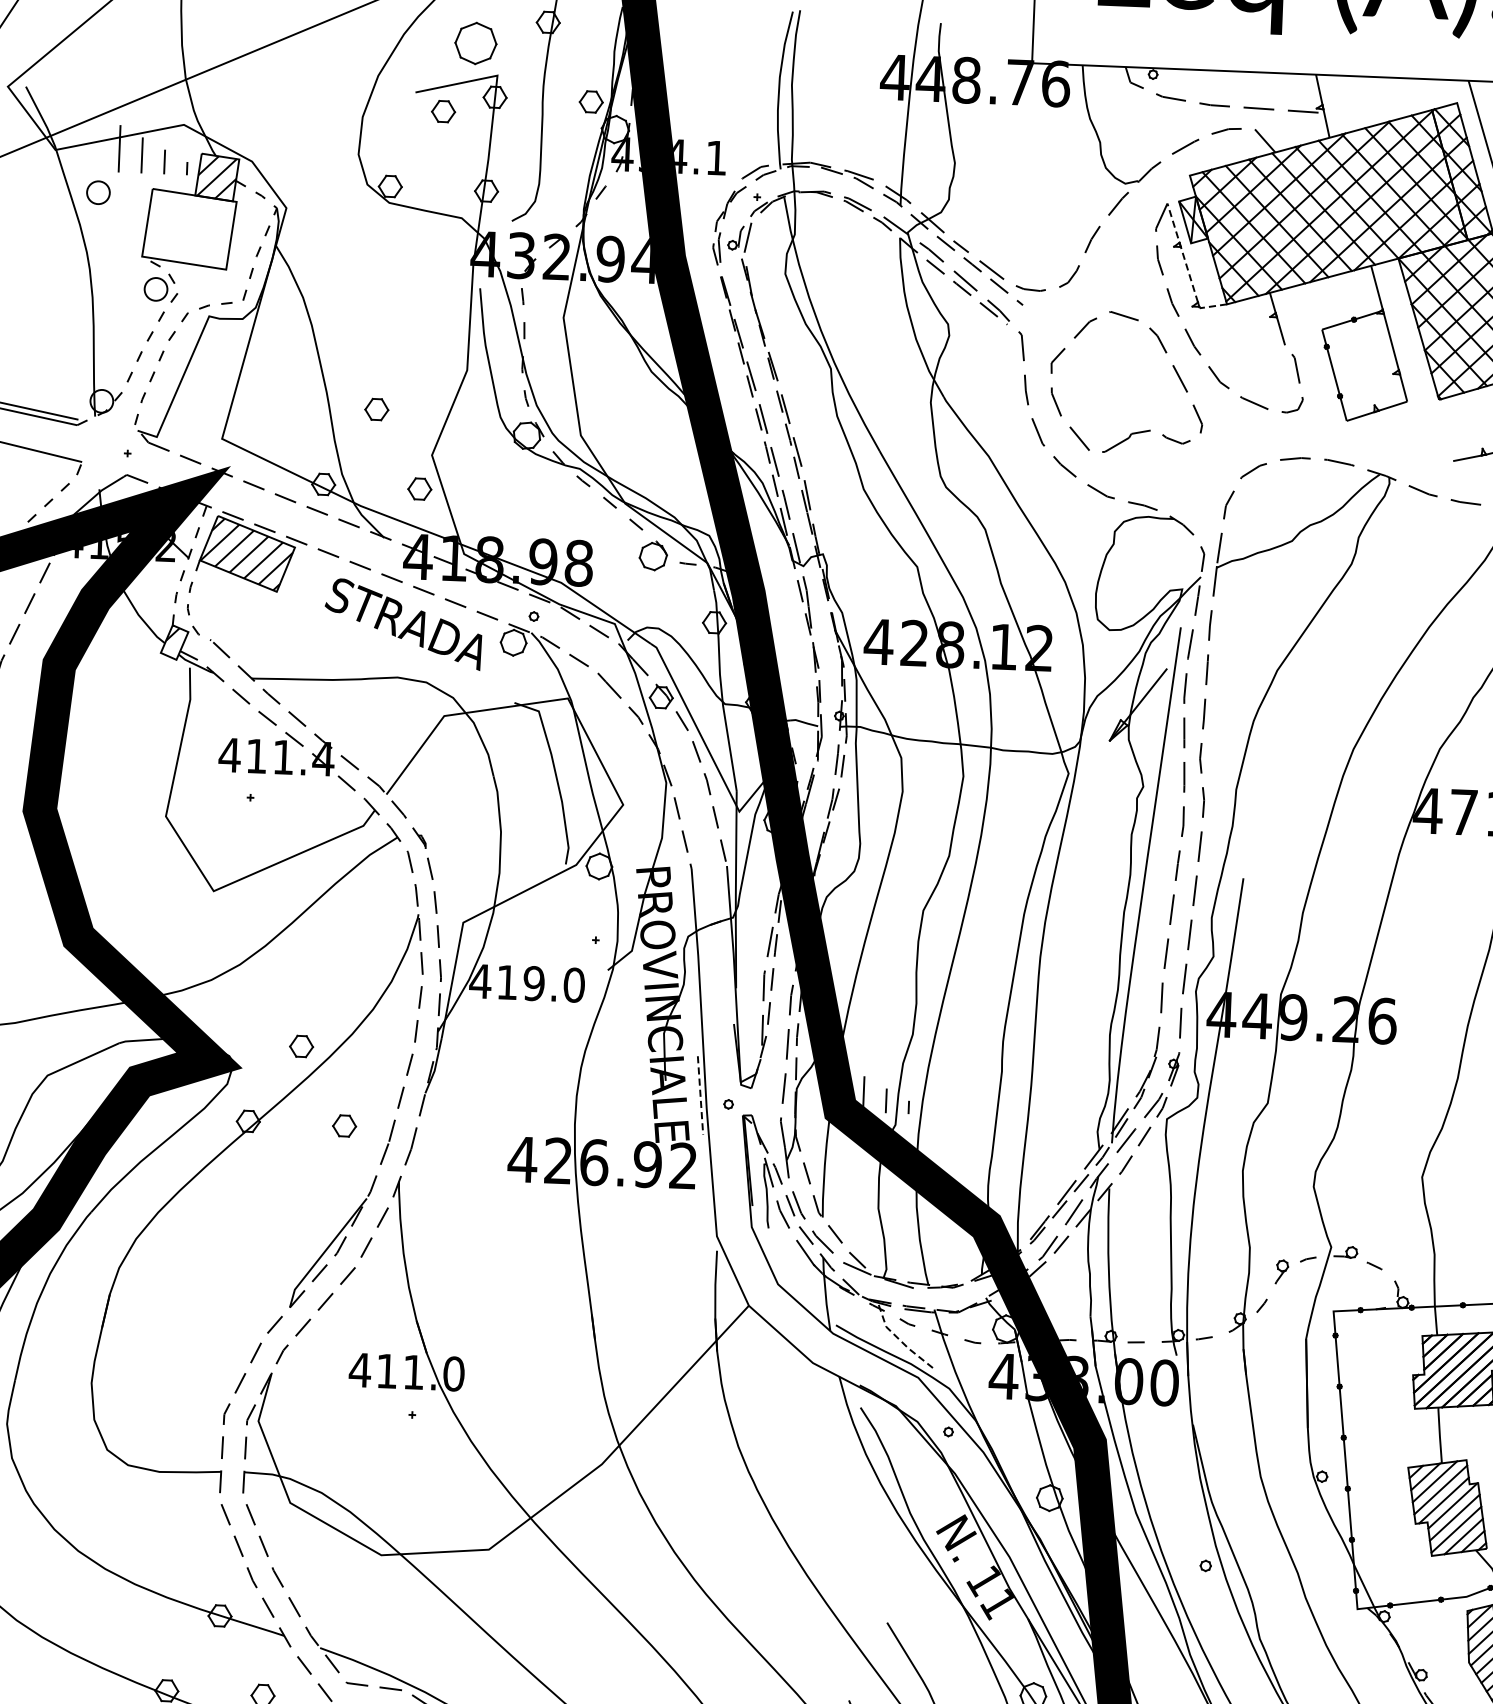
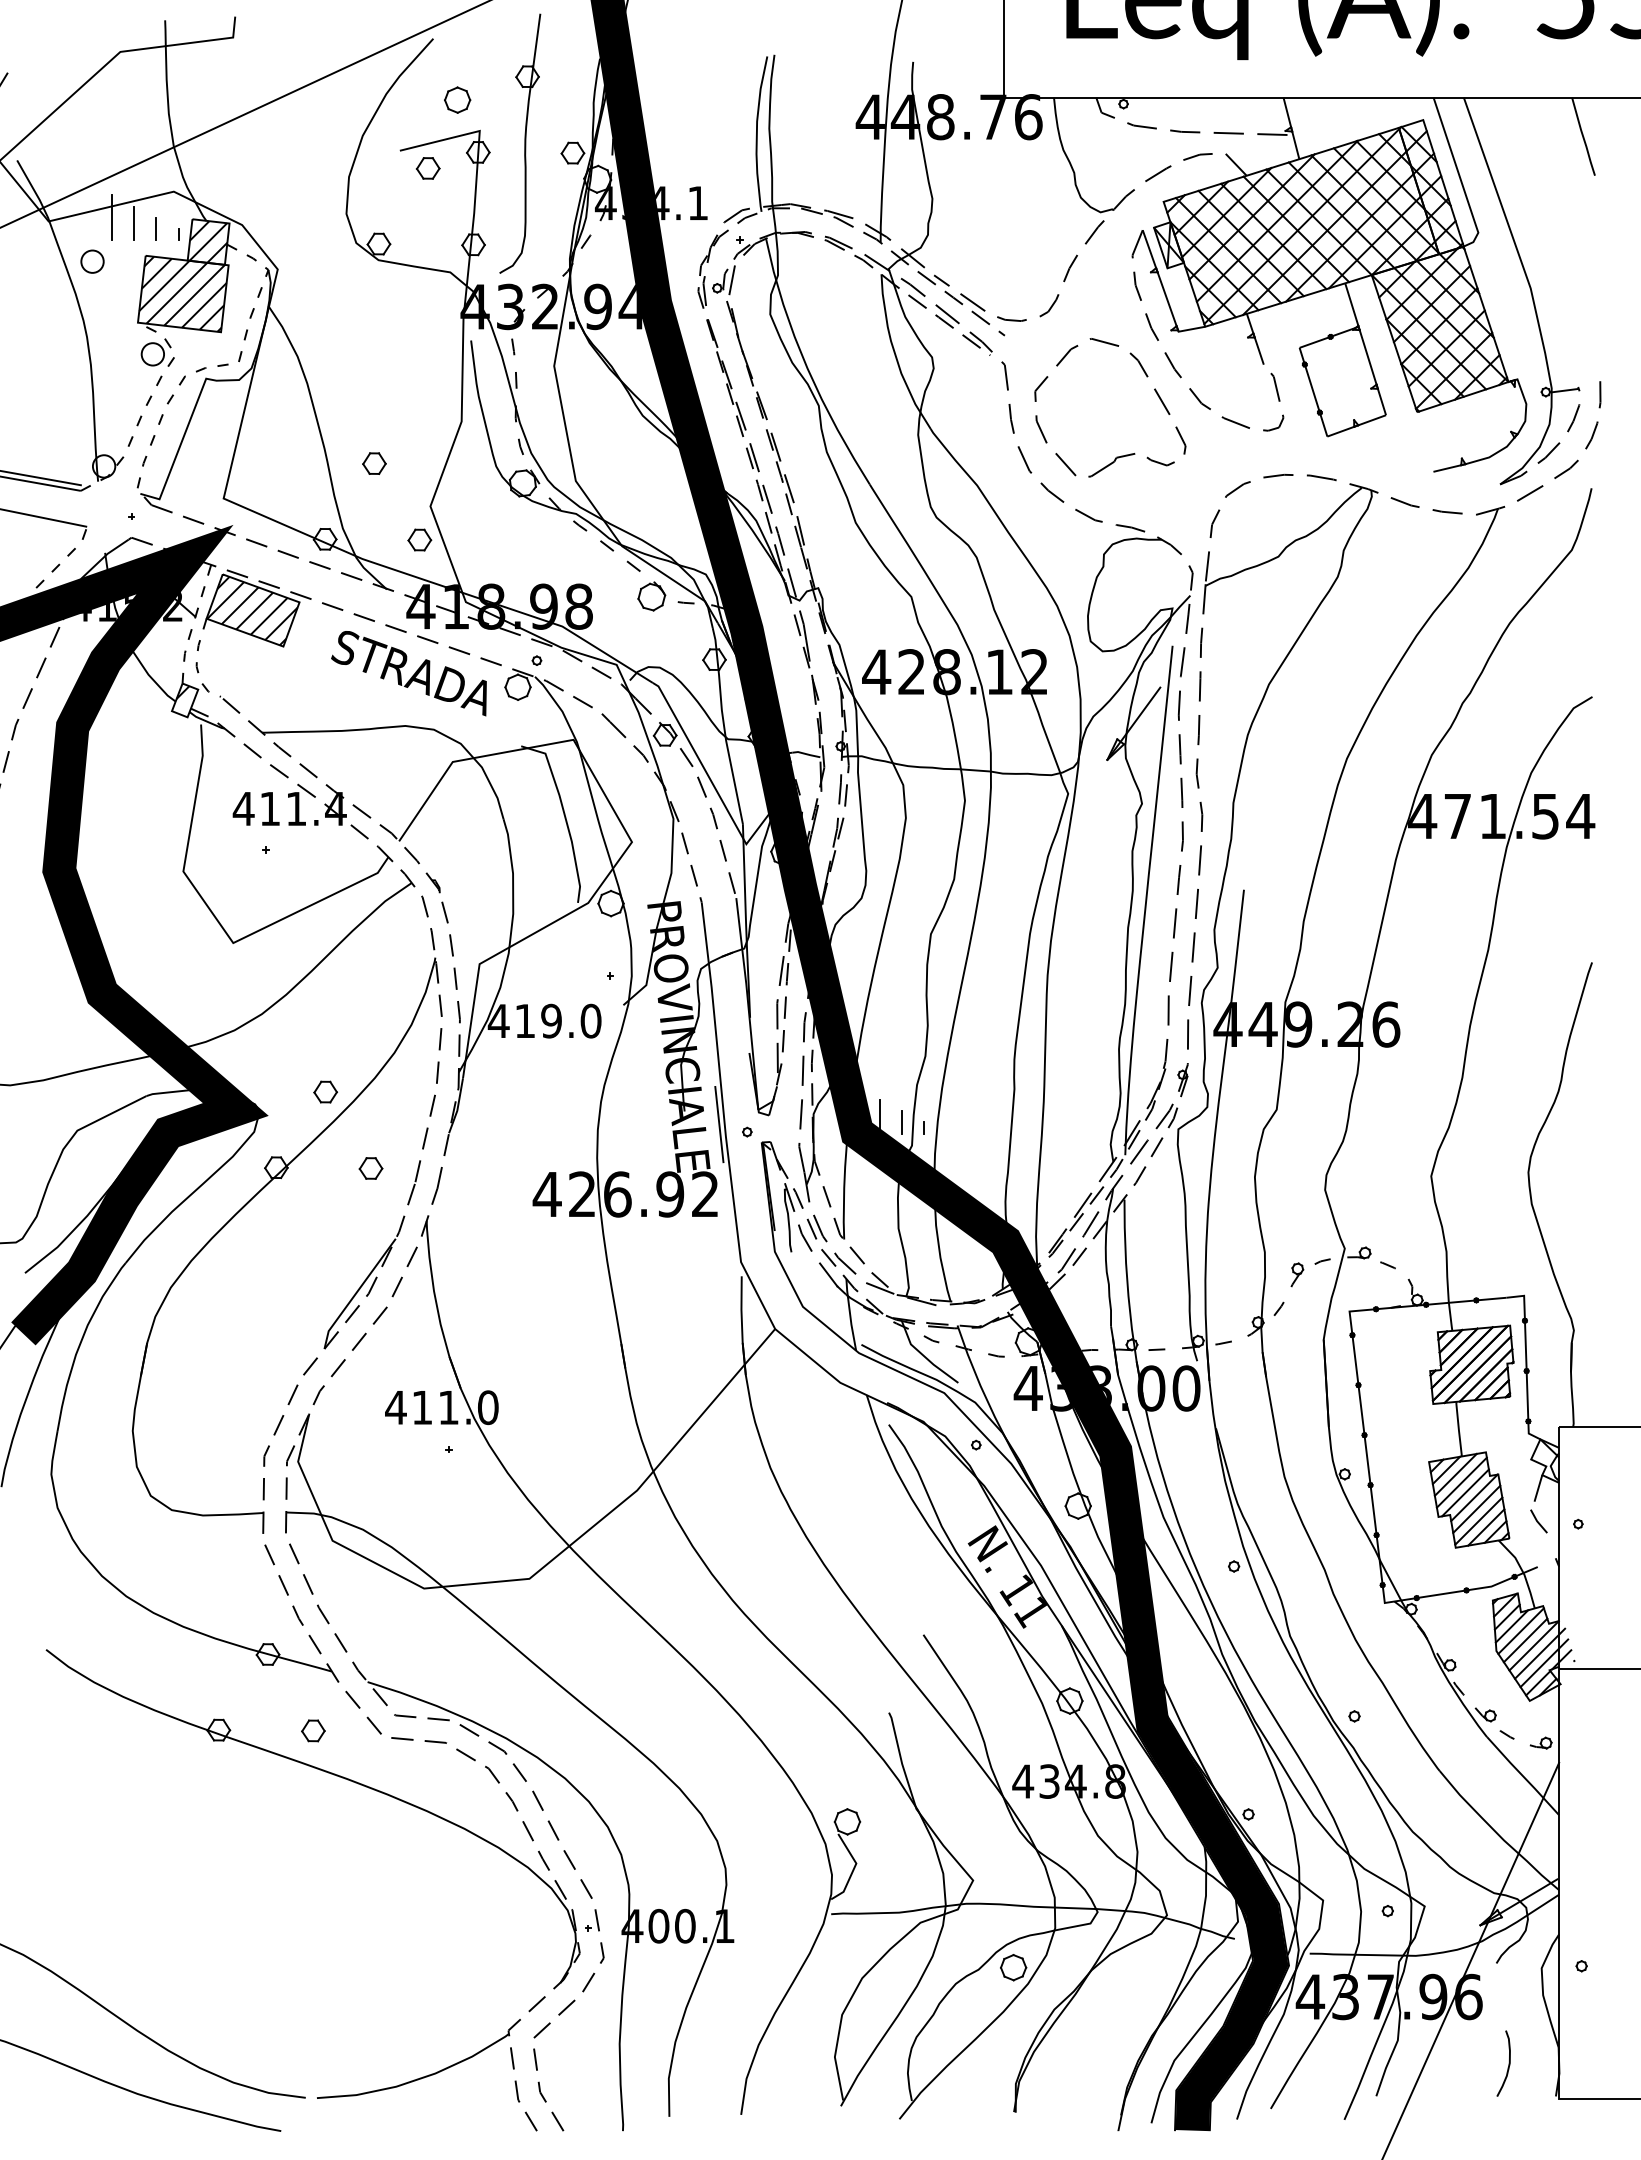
part: (476, 42) -> (457, 99), size x0.62
hatch: (188, 228) -> (182, 293), added
line: (1187, 269) -> (1165, 294), dashed -> solid
line: (700, 1095) -> (719, 1124), dashed -> solid
line: (899, 1339) -> (924, 1356), dashed -> solid

